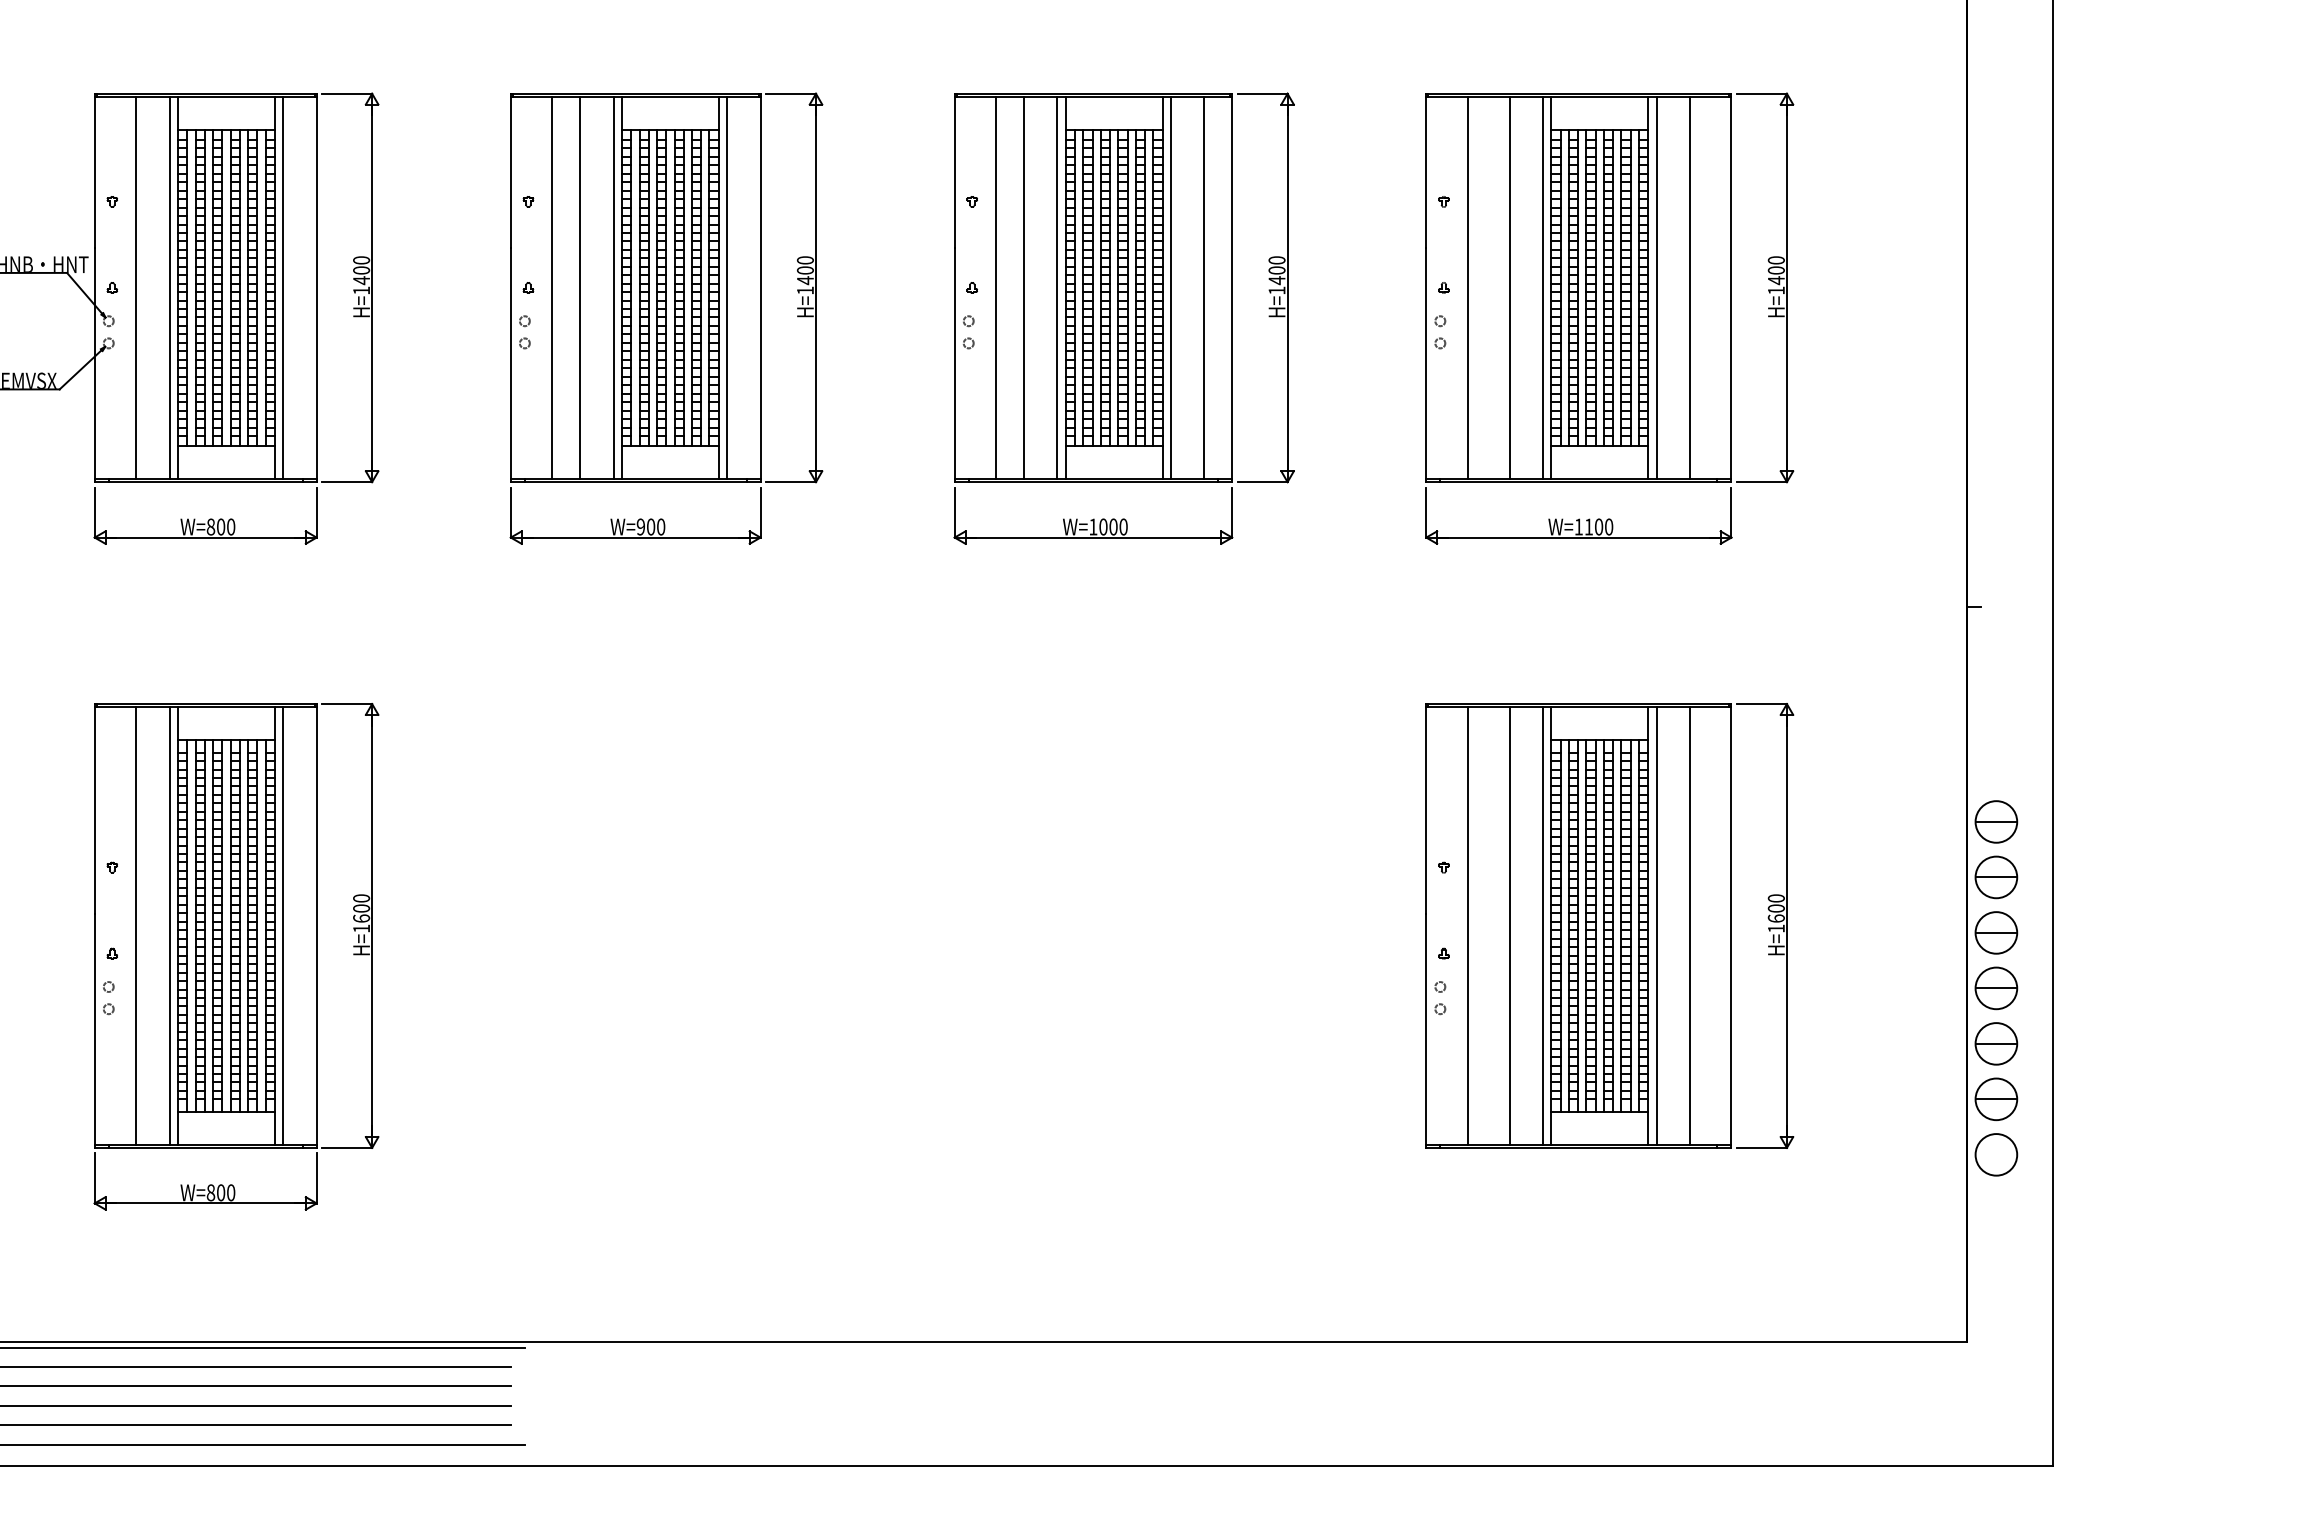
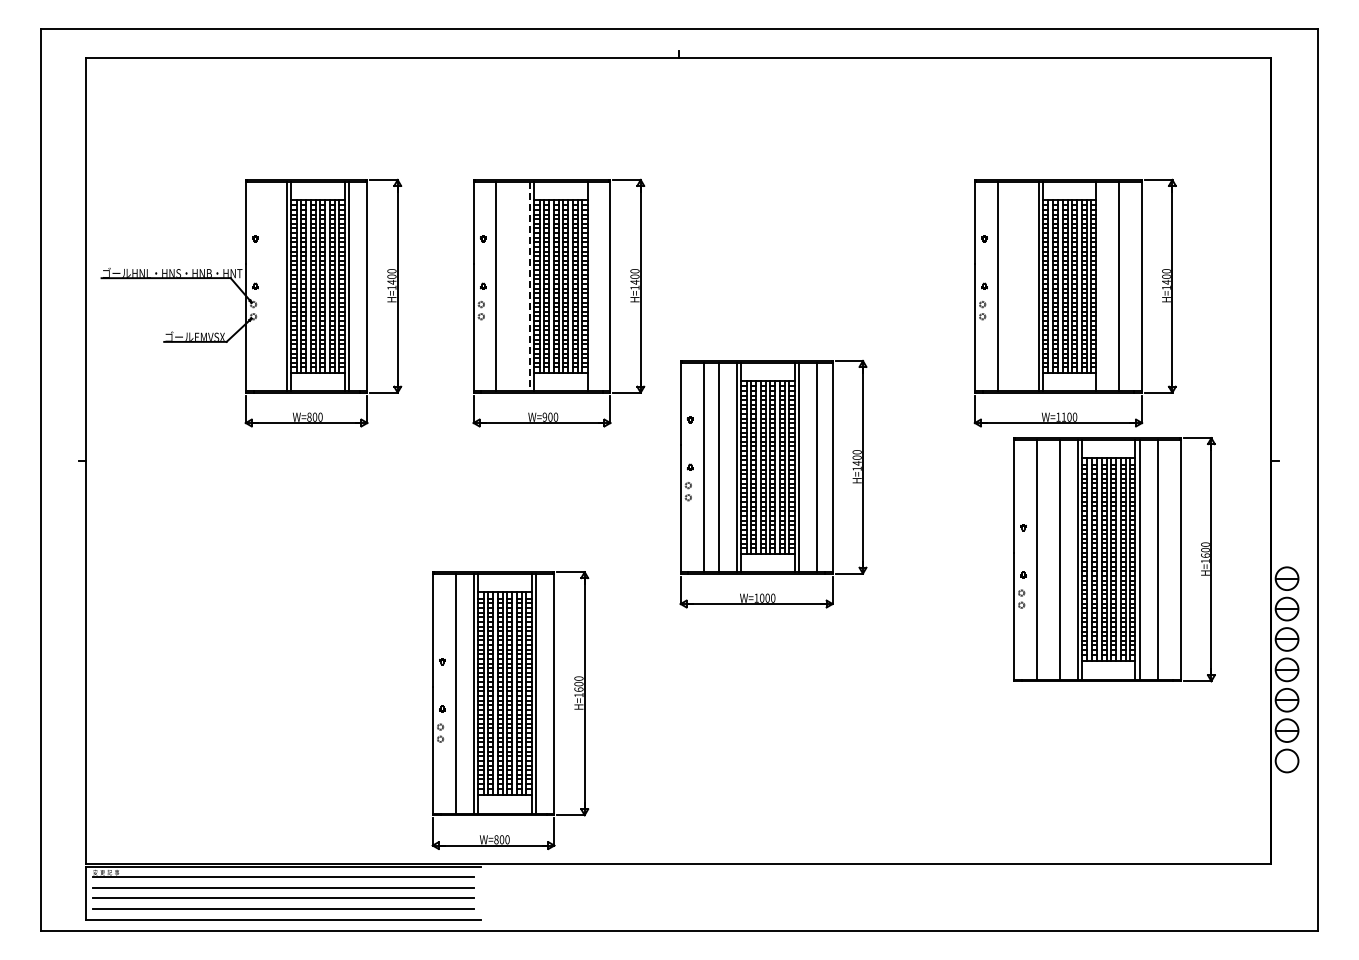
line: (136, 286) -> (268, 285), removed
line: (579, 286) -> (511, 285), removed
line: (727, 286) -> (592, 285), removed
line: (1509, 286) -> (1020, 285), removed
line: (1657, 286) -> (1101, 285), removed
line: (612, 288) -> (529, 286), solid -> dashed
part: (1124, 319) -> (773, 484), moved
part: (1609, 925) -> (1114, 559), moved
part: (236, 956) -> (510, 710), moved

